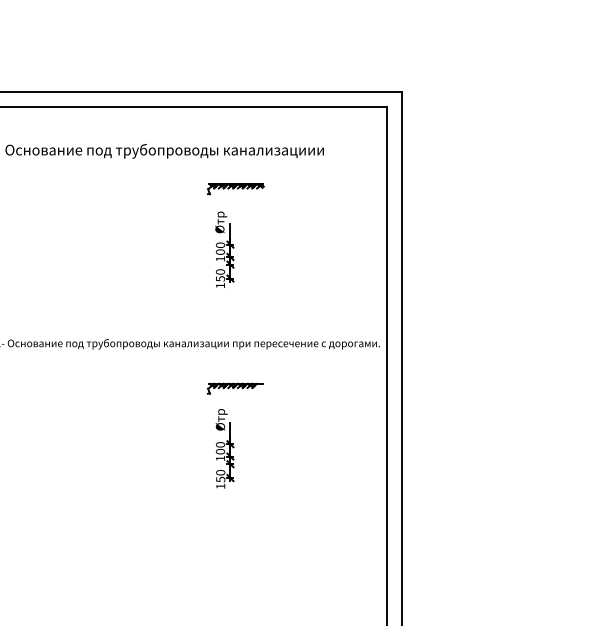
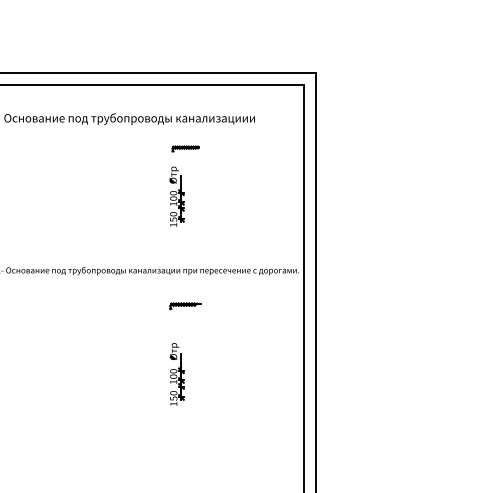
part: (235, 188) -> (185, 148), size x0.6
part: (234, 389) -> (184, 306), size x0.7
part: (225, 448) -> (177, 374), moved

